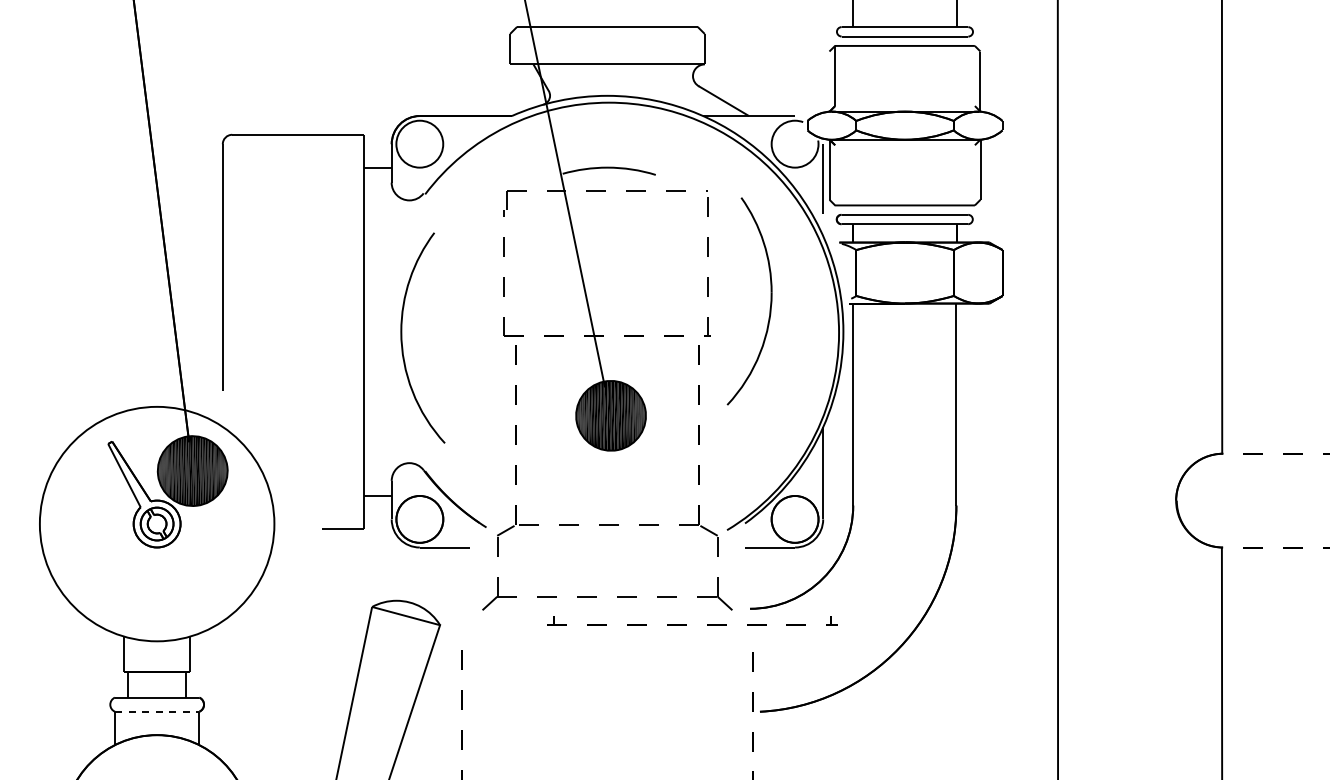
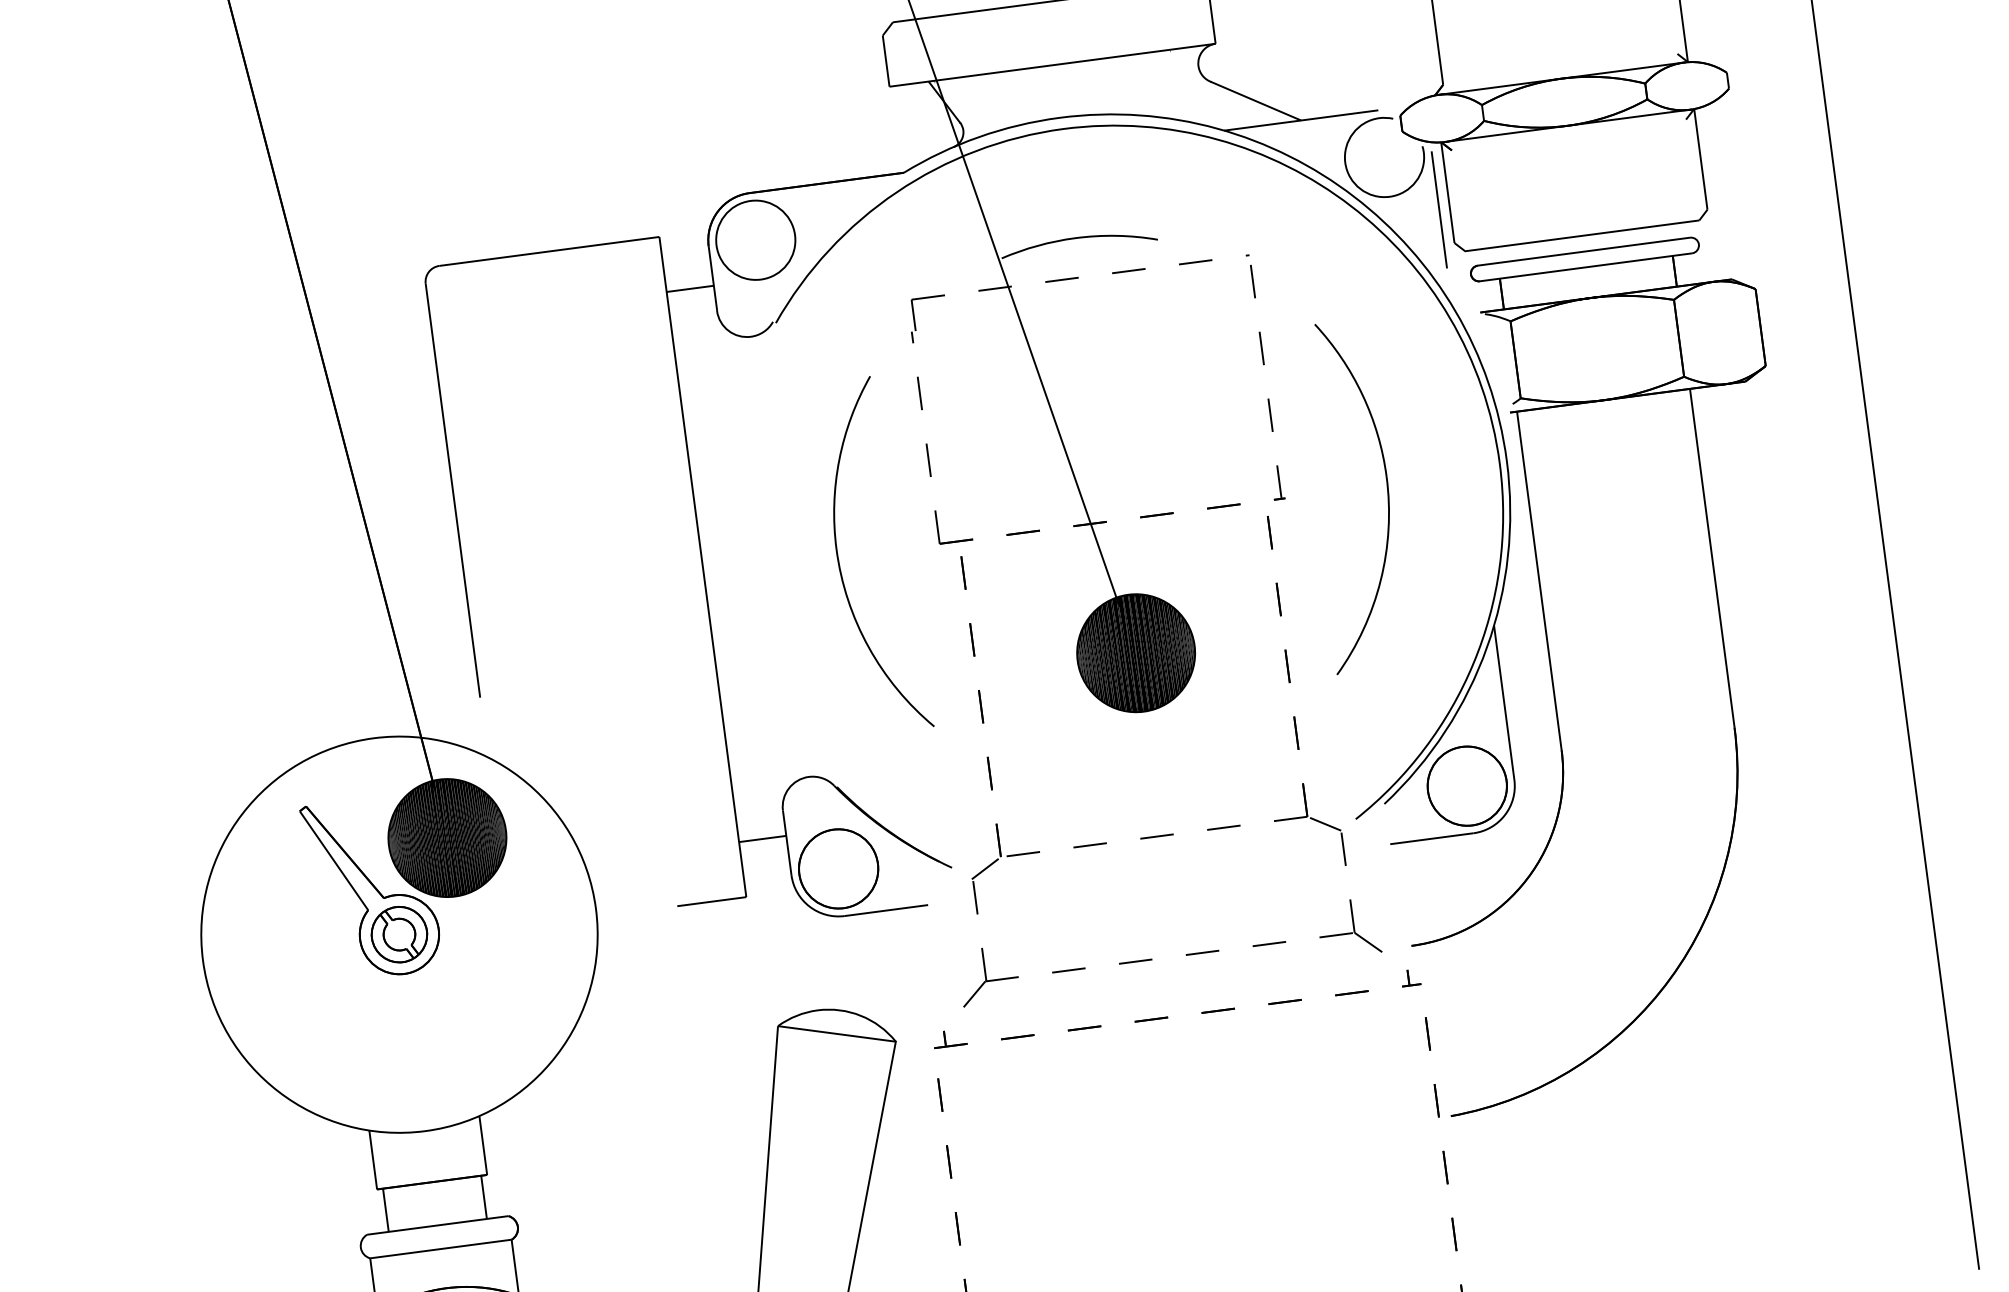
part: (770, 301) -> (1386, 491), moved
curve: (402, 337) -> (839, 558), moved
part: (686, 624) -> (1167, 1016), moved
line: (157, 711) -> (441, 1248), dashed -> solid

